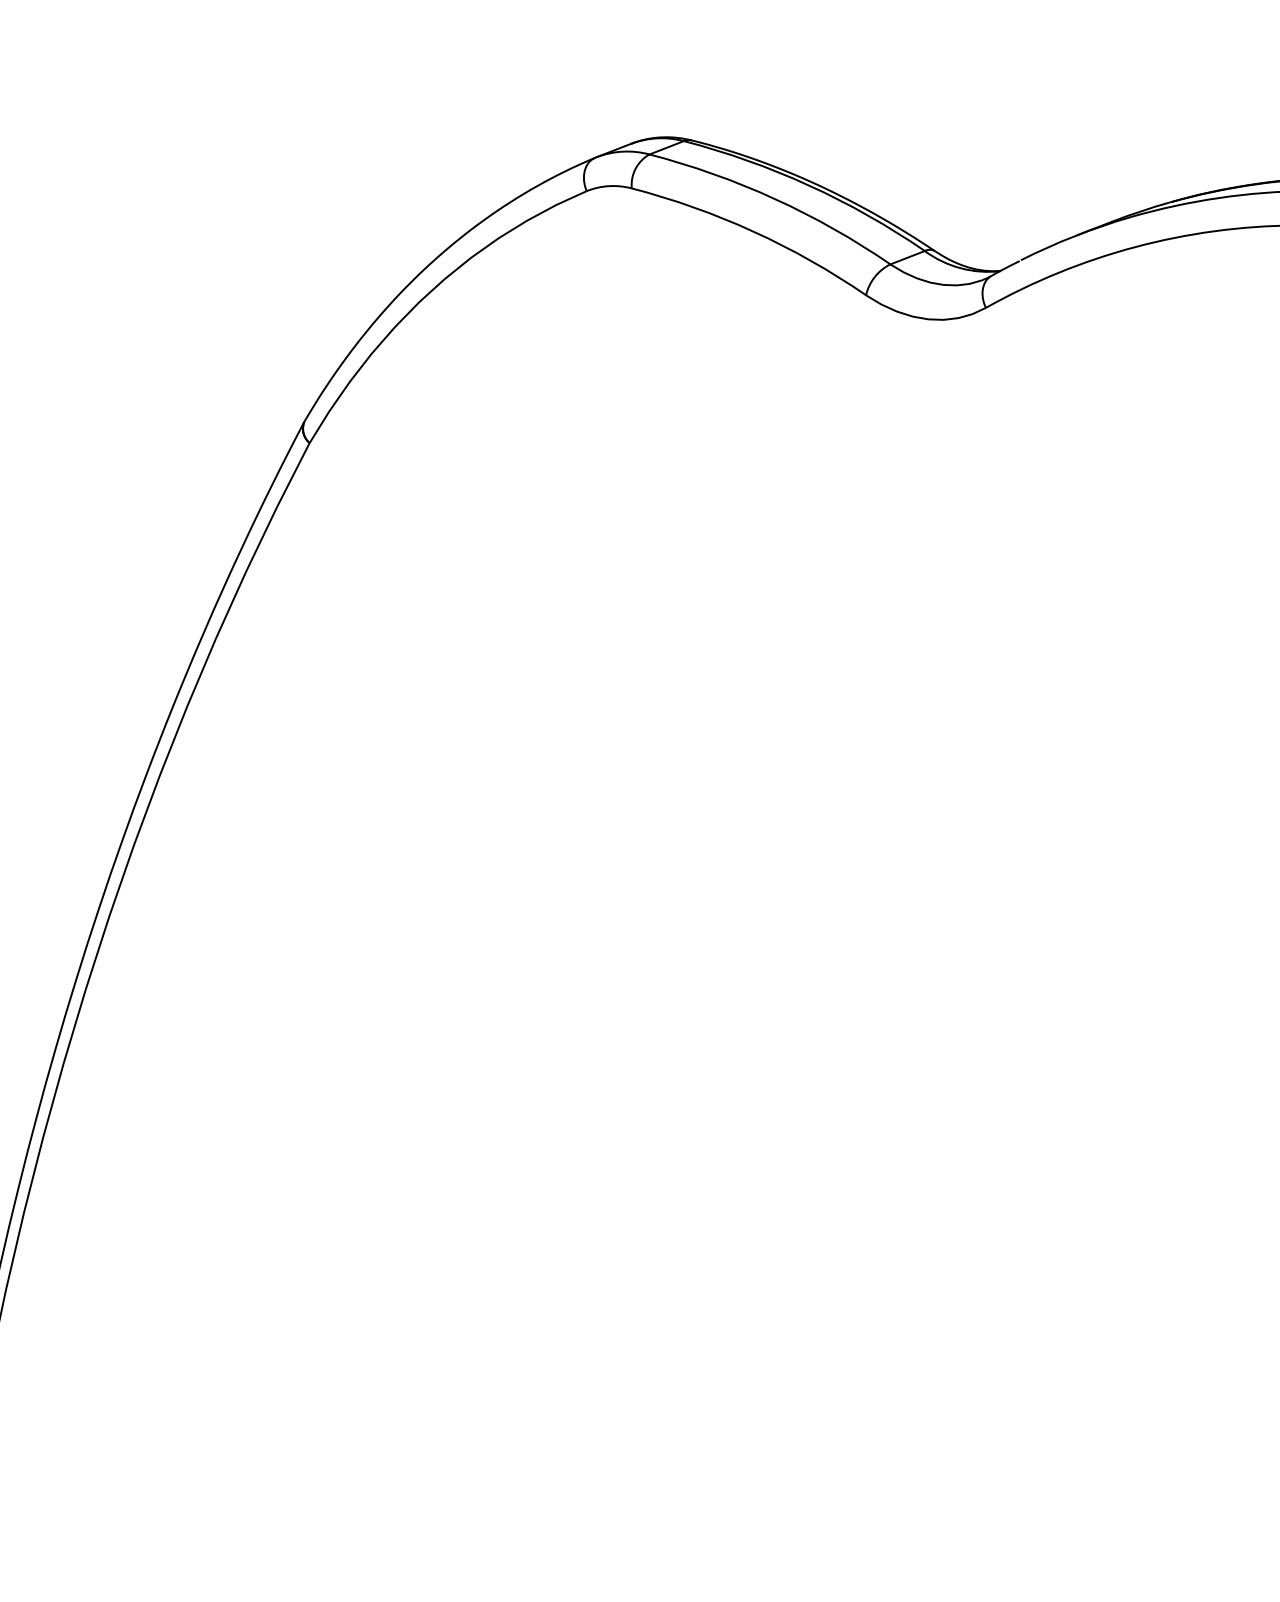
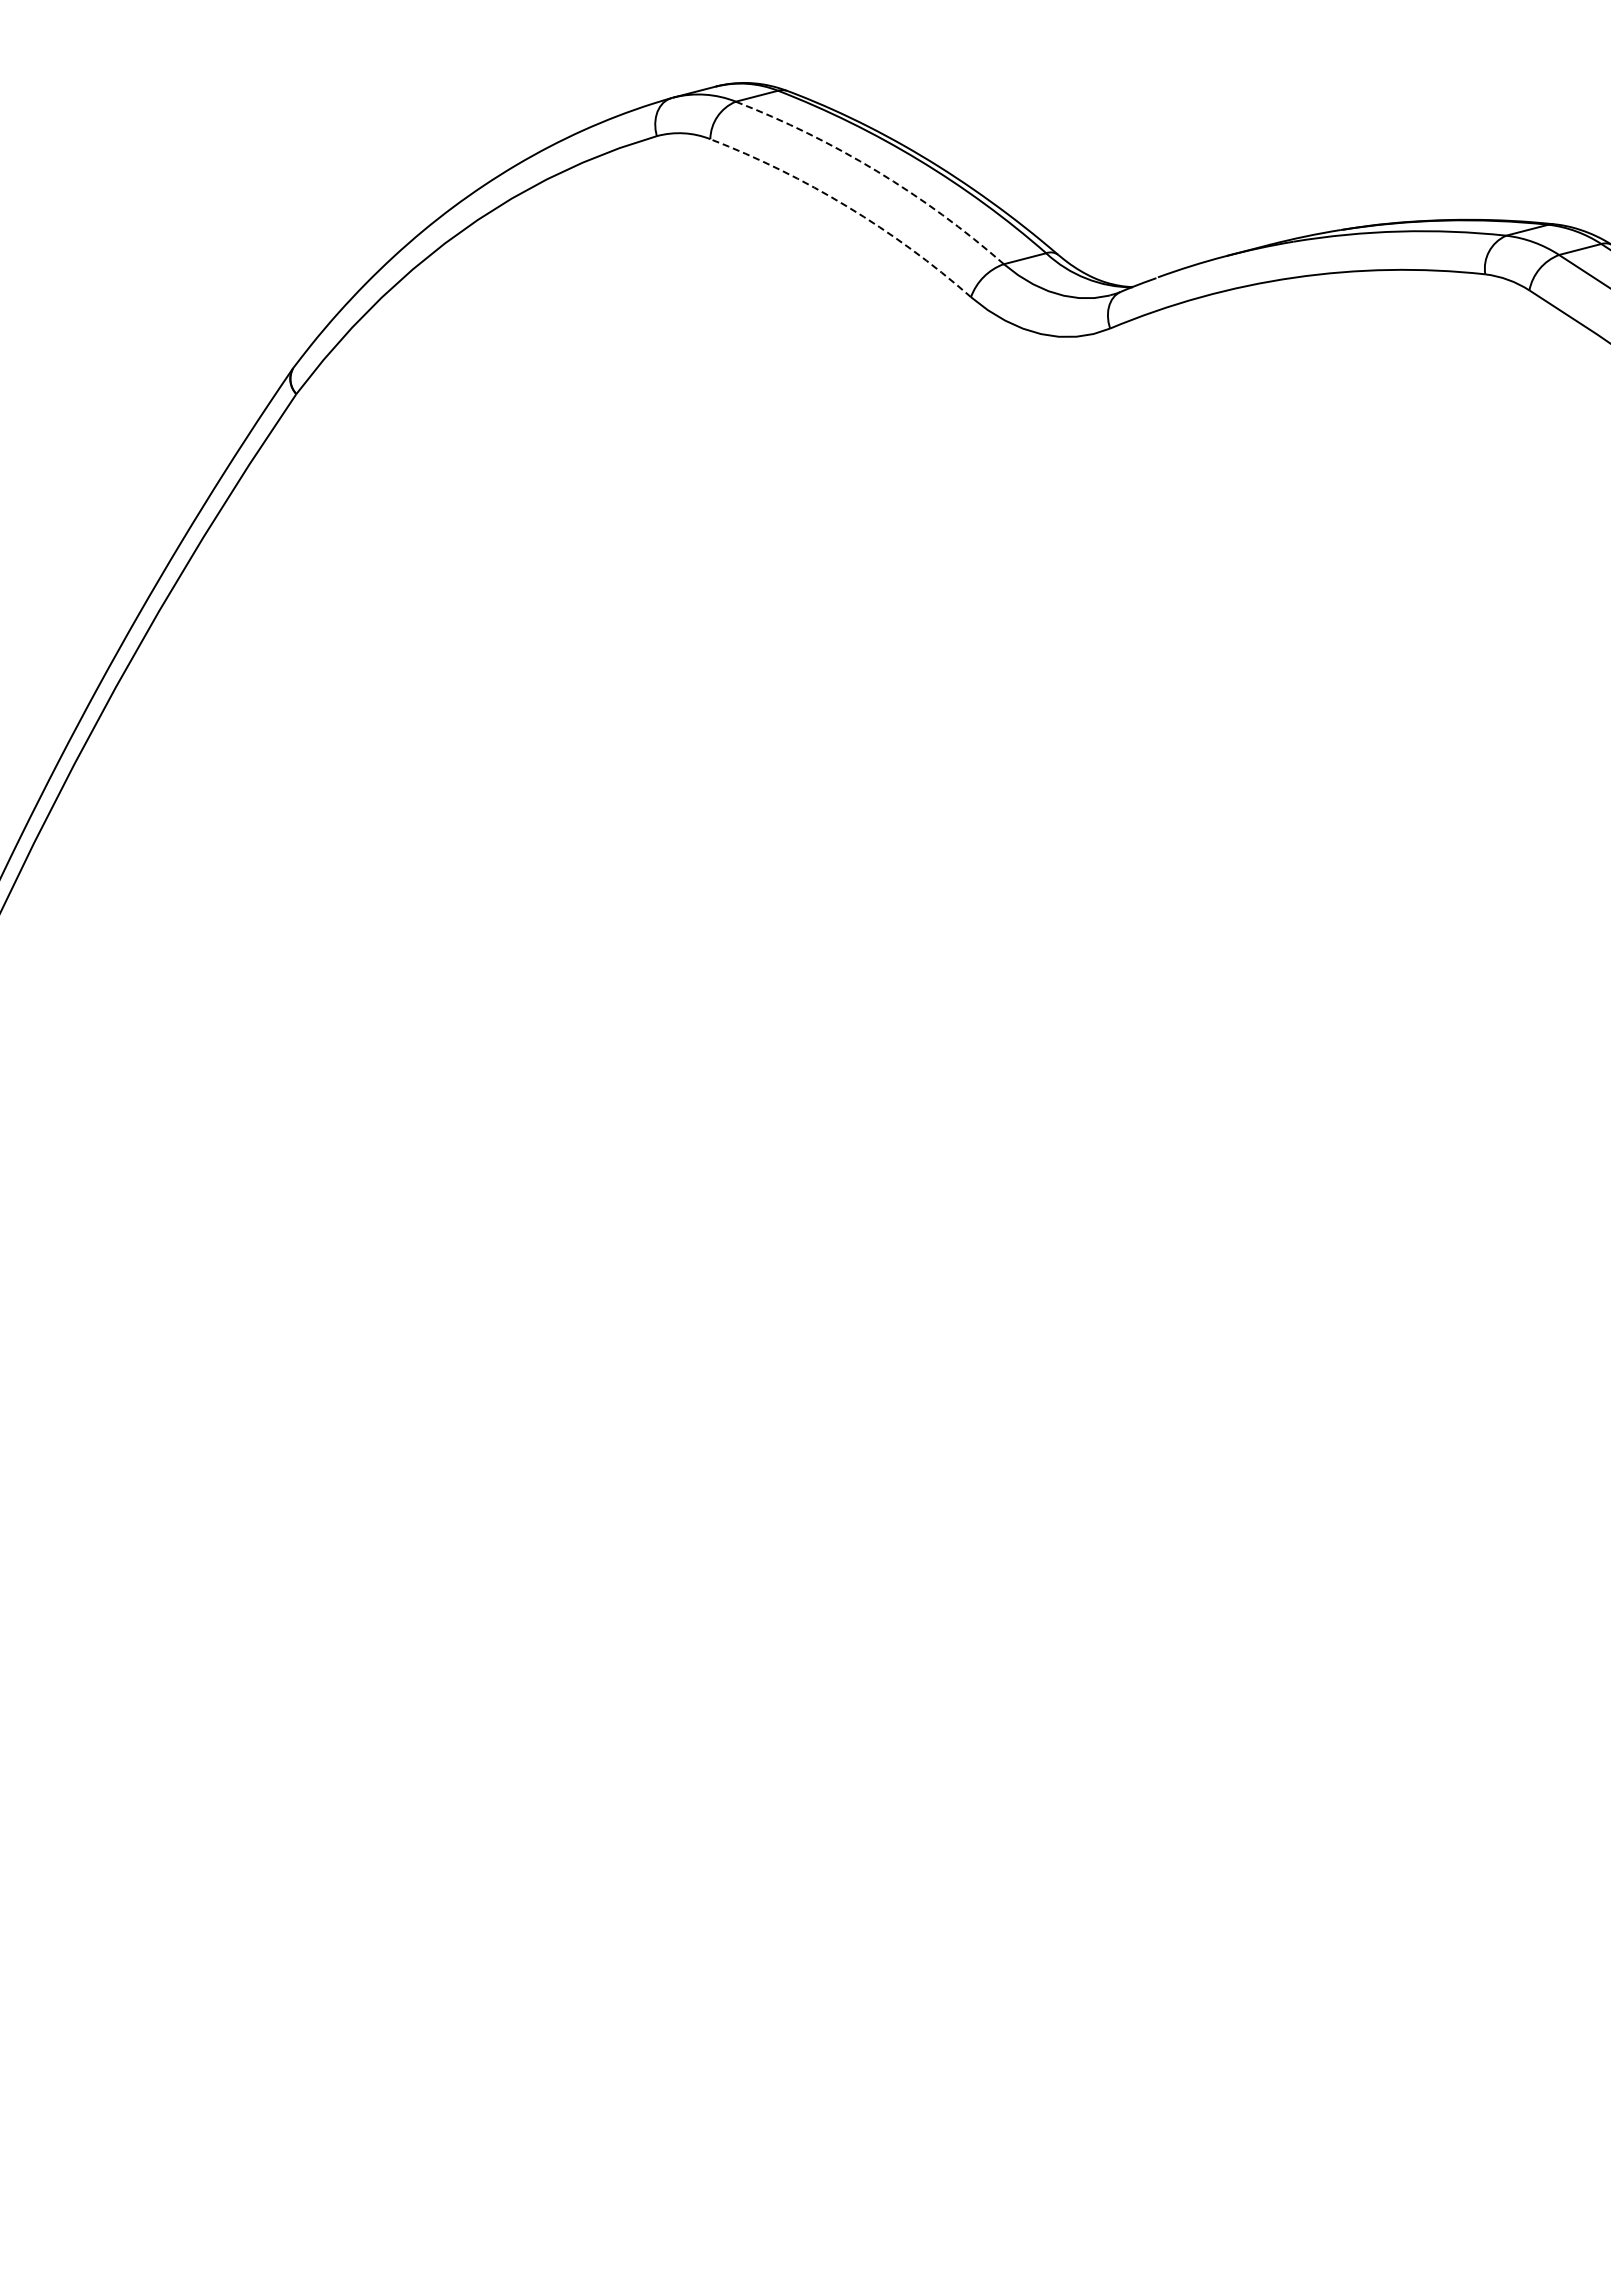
arc: (774, 199) -> (876, 171), solid -> dashed
arc: (753, 231) -> (847, 206), solid -> dashed

